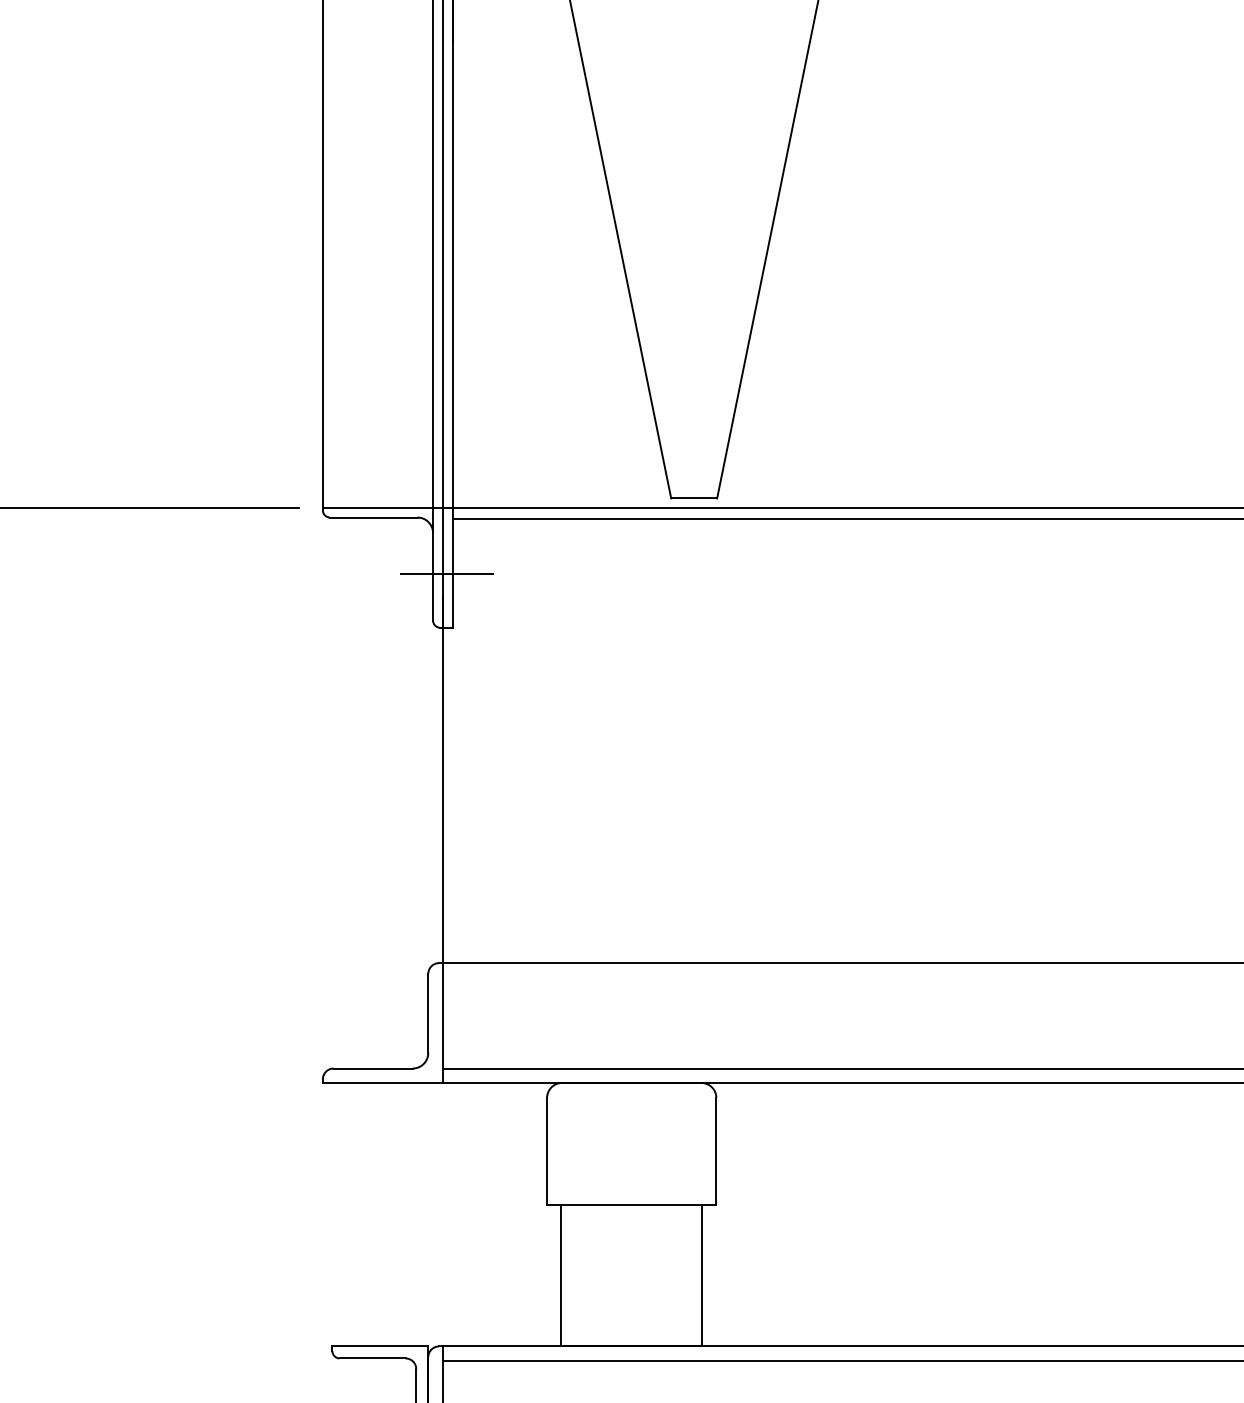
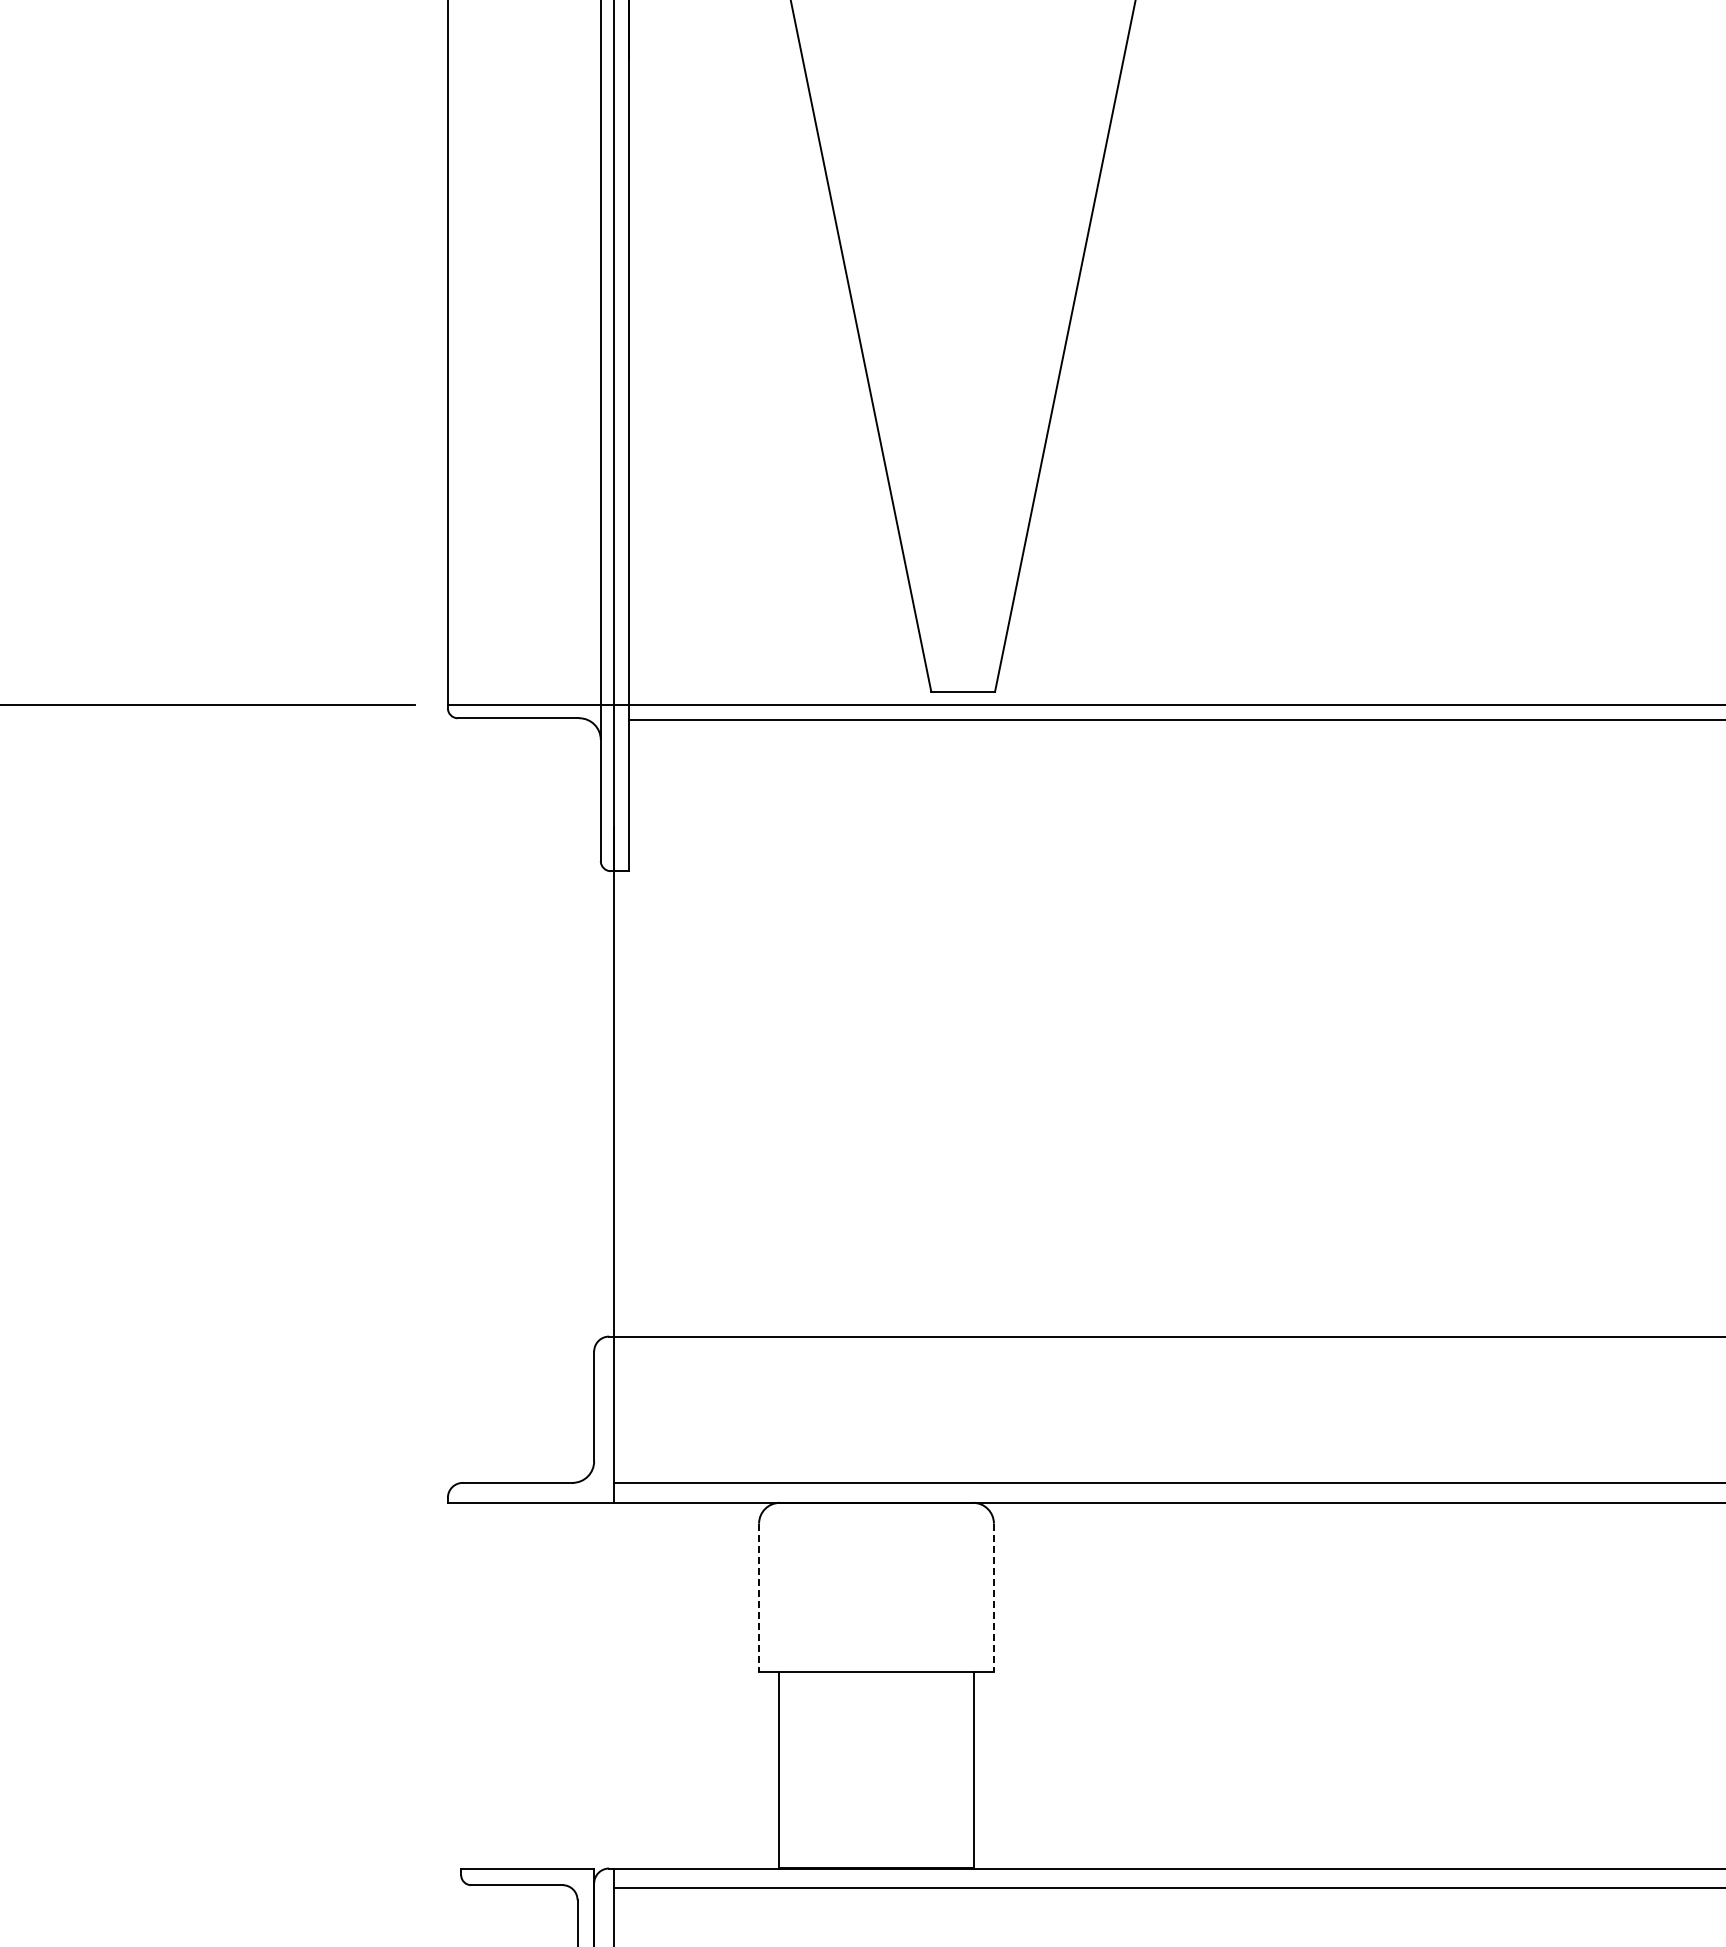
line: (447, 573) -> (620, 796), removed
line: (547, 1151) -> (759, 1598), solid -> dashed
line: (716, 1151) -> (993, 1598), solid -> dashed

